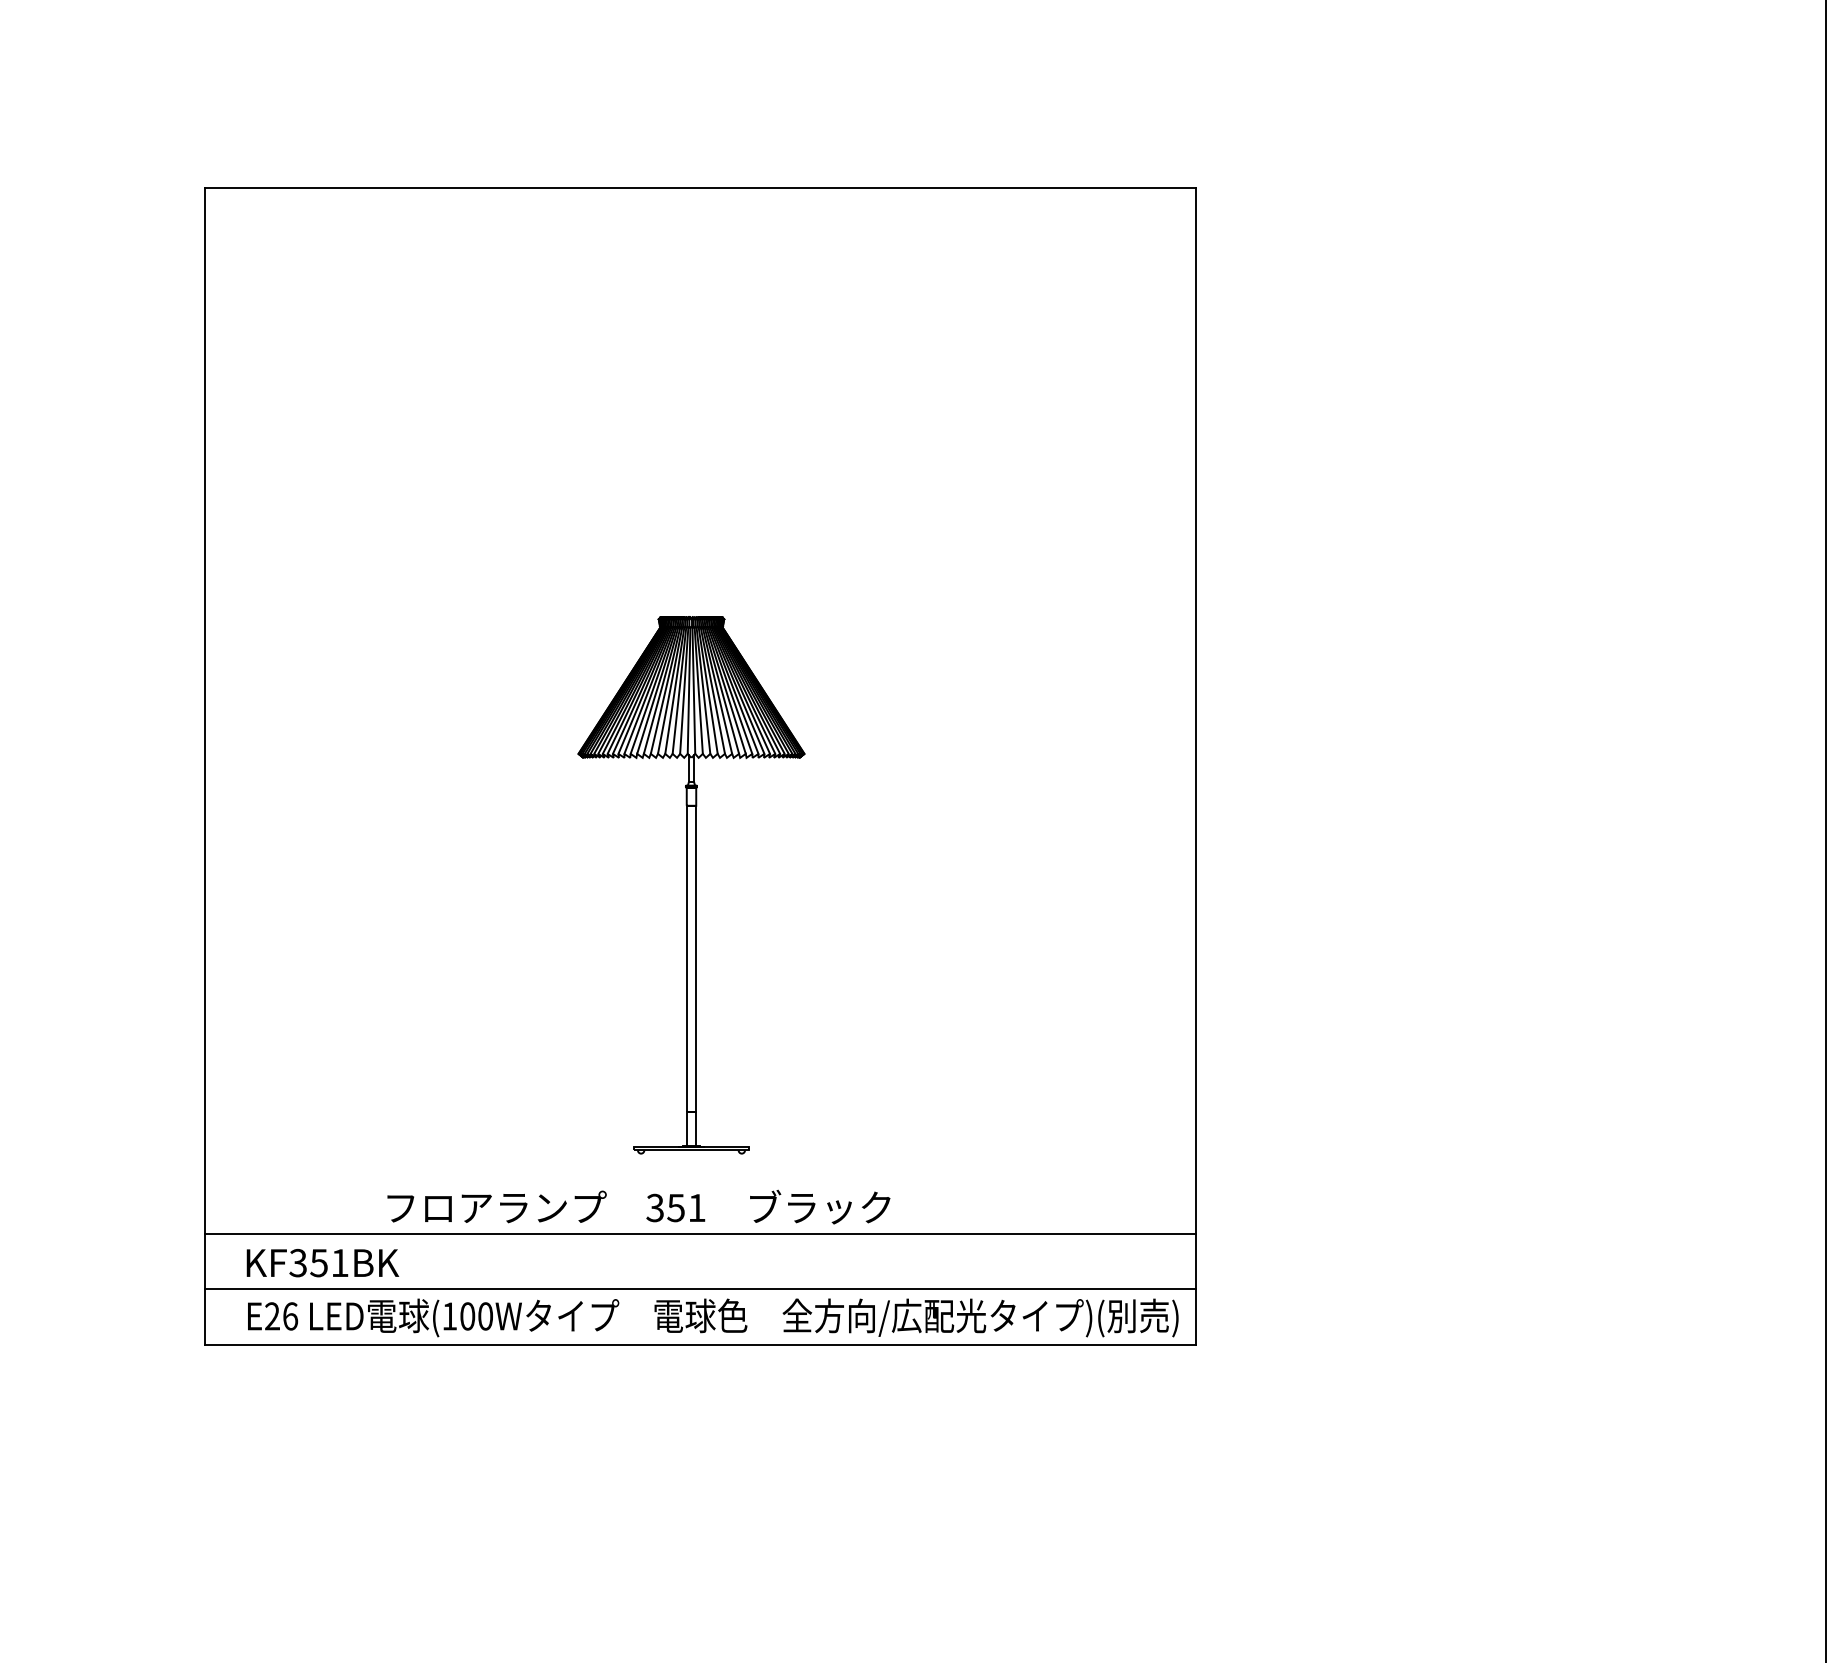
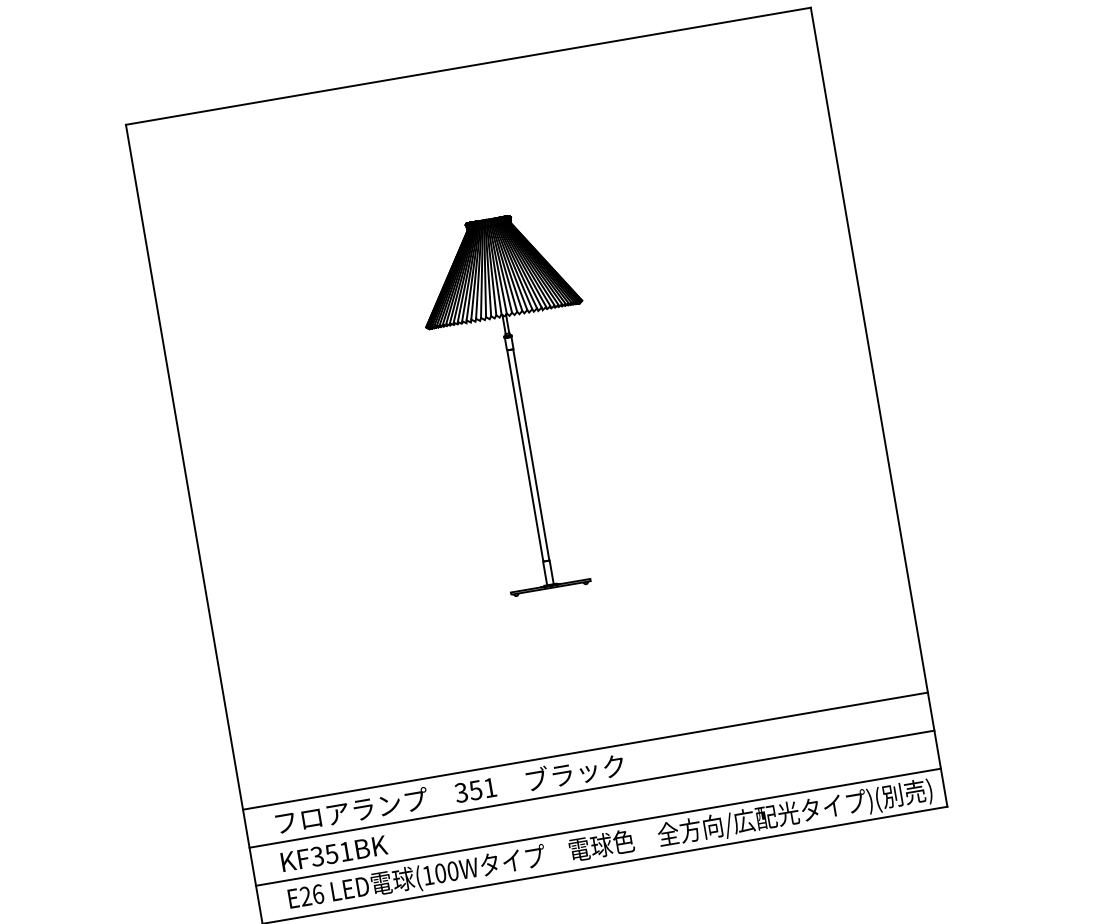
part: (691, 885) -> (519, 404), moved
line: (700, 1179) -> (585, 751), added
text: (638, 1206) -> (449, 793), moved

